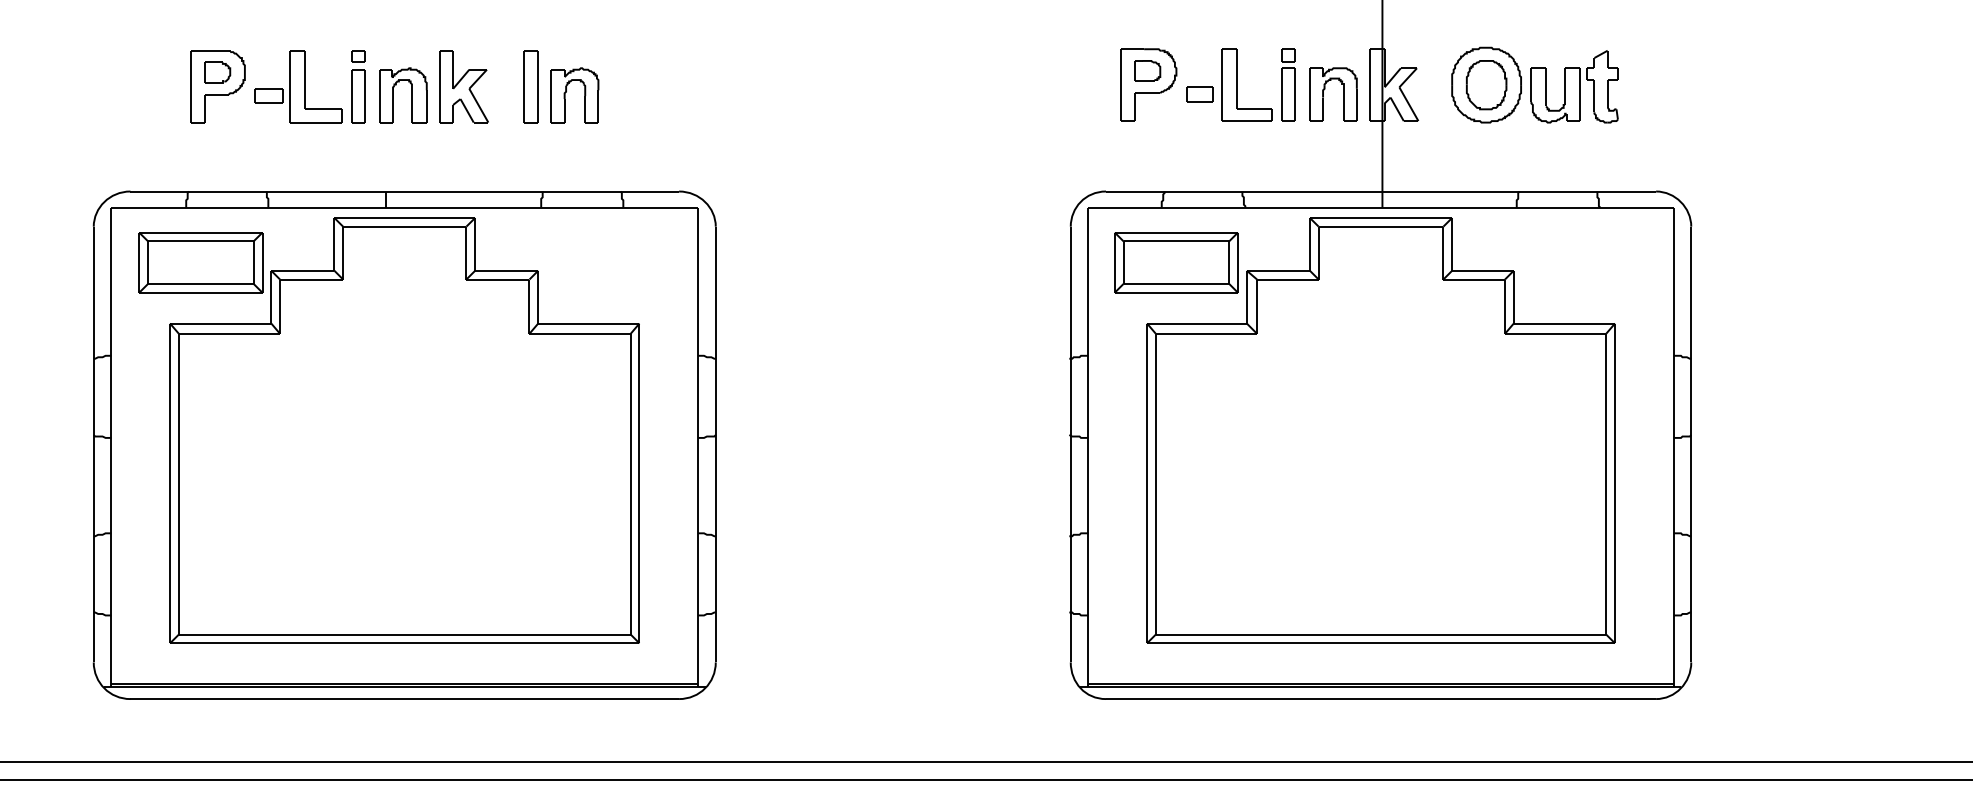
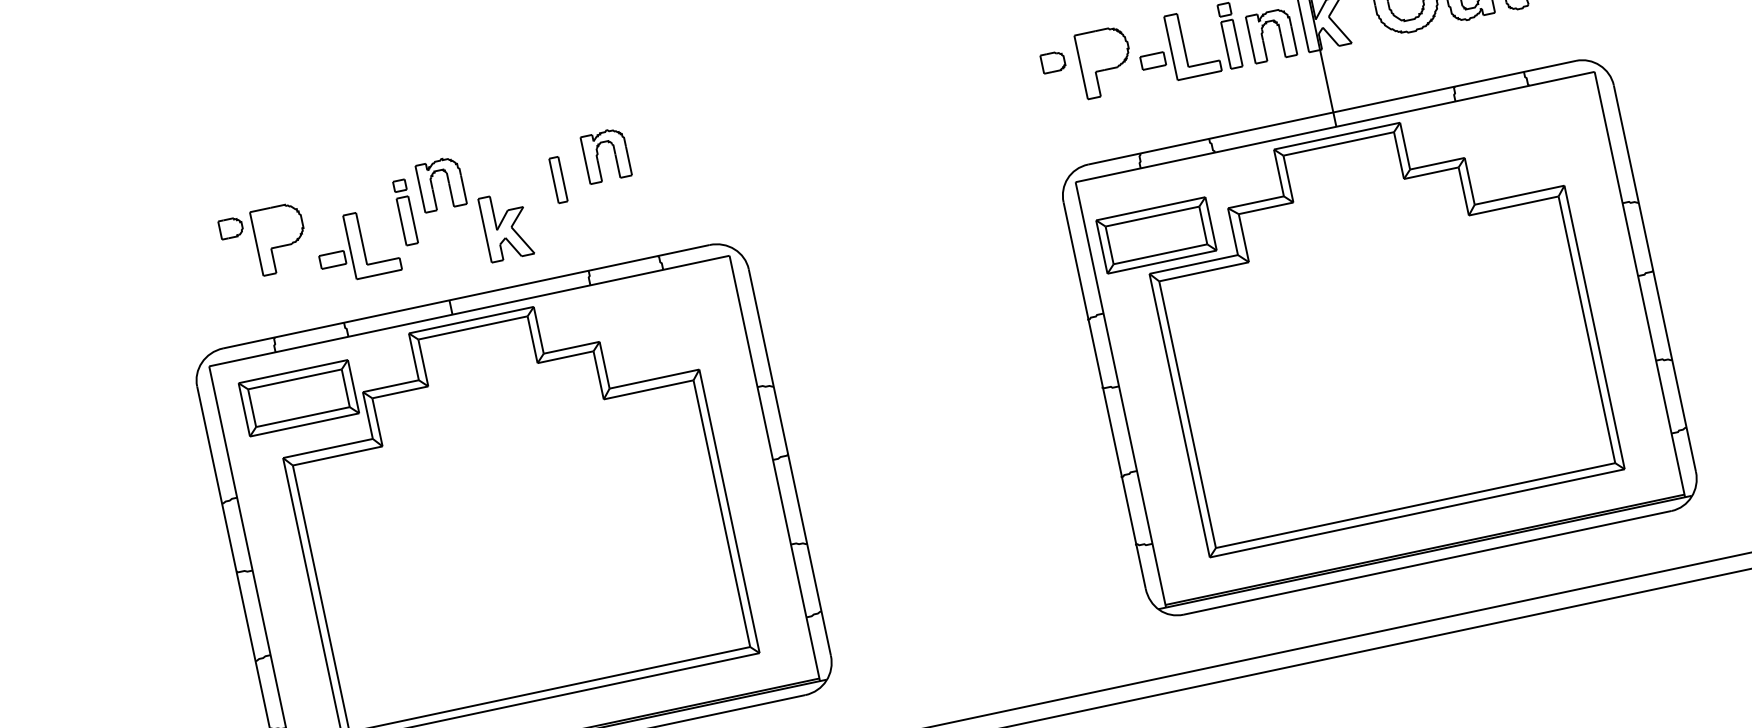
part: (1147, 70) -> (1052, 61), moved
part: (217, 72) -> (230, 228), moved
part: (298, 86) -> (357, 245), moved
part: (463, 86) -> (505, 226), moved
part: (530, 86) -> (558, 179), size x0.7
part: (566, 92) -> (598, 154), moved
part: (411, 95) -> (448, 182), moved
part: (1176, 262) -> (1156, 235), moved

